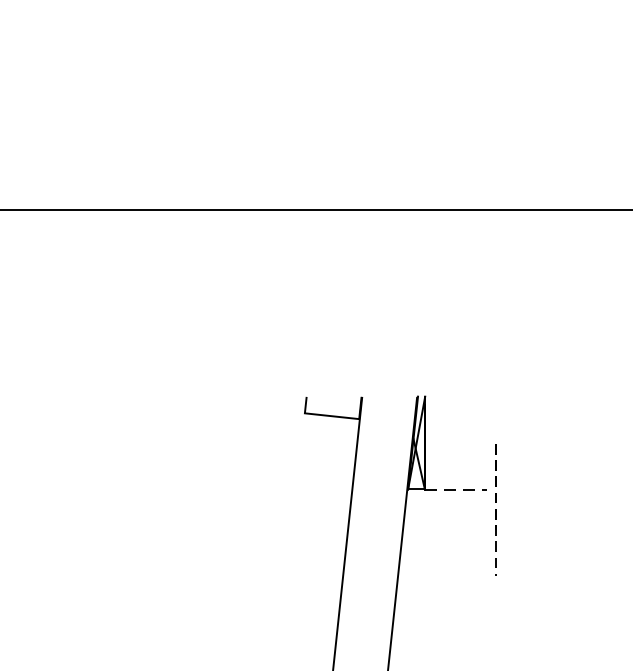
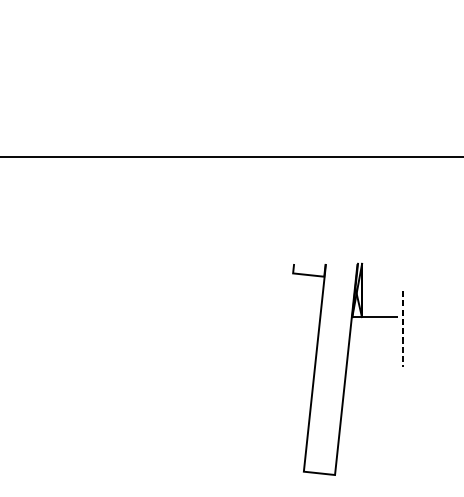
line: (455, 490) -> (379, 317), dashed -> solid

